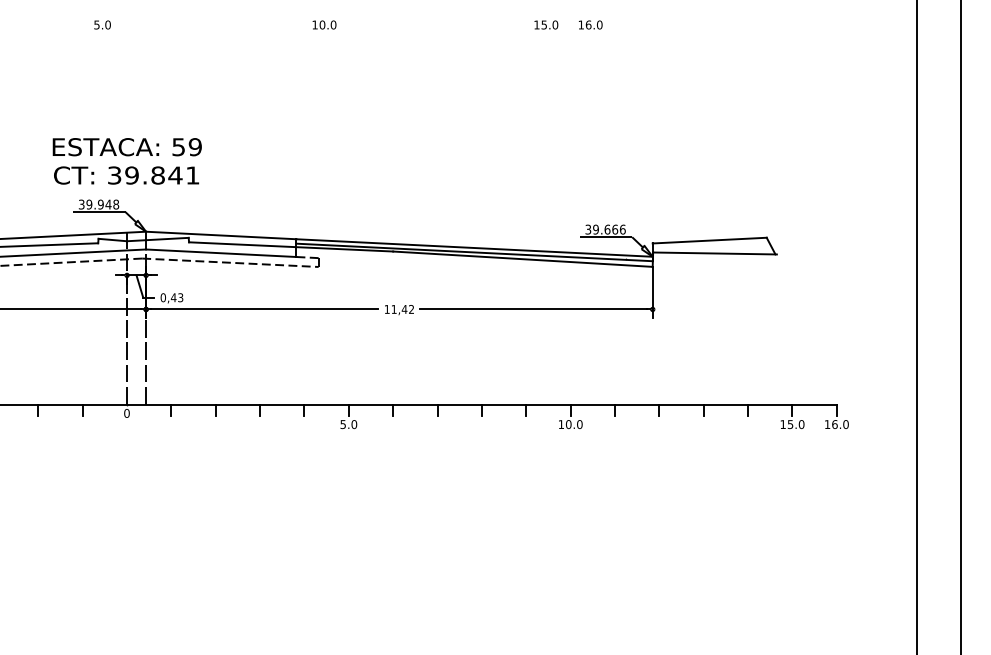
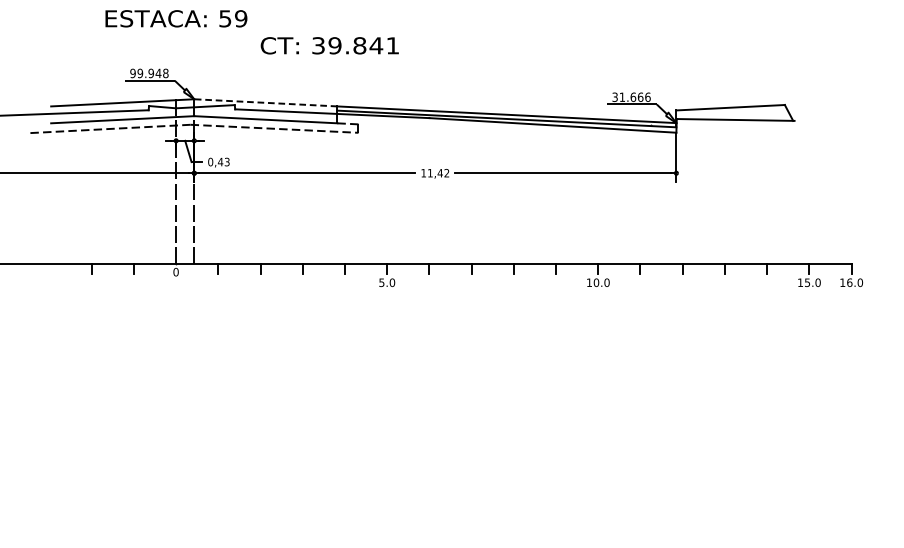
text: (126, 175) -> (329, 45), moved
text: (81, 204) -> (132, 73), 39.948 -> 99.948
text: (595, 229) -> (621, 97), 39.666 -> 31.666
line: (220, 235) -> (265, 102), solid -> dashed

